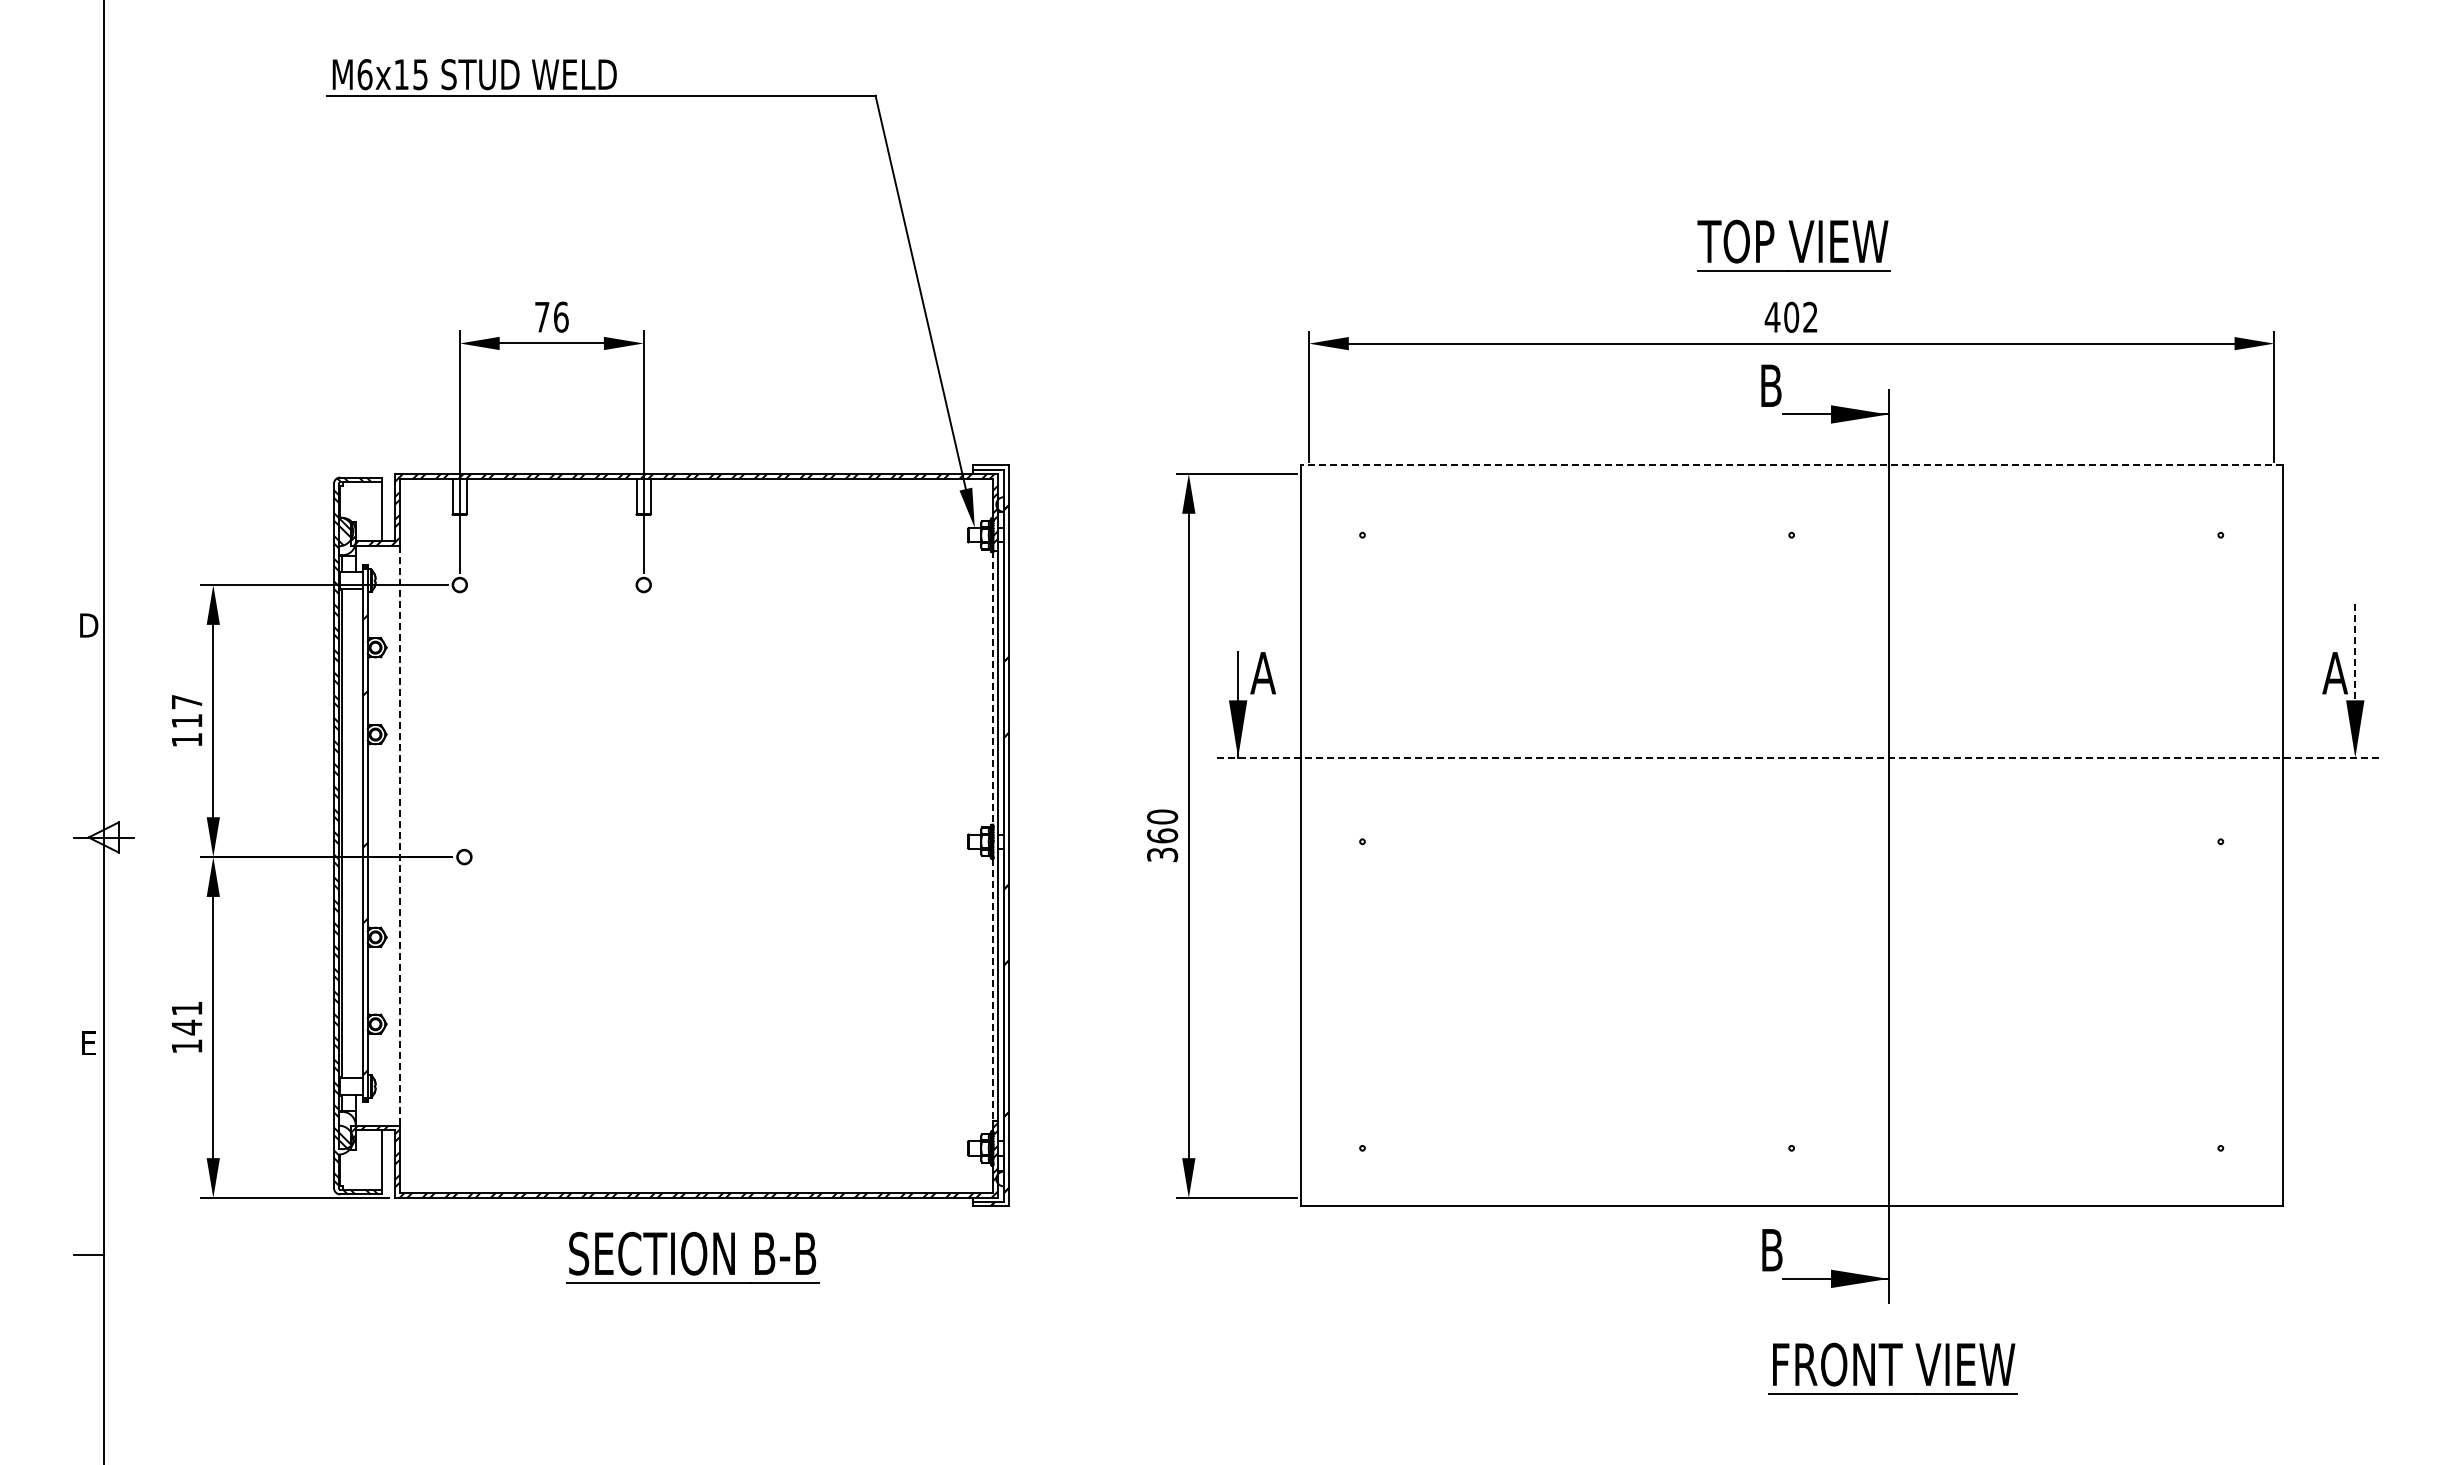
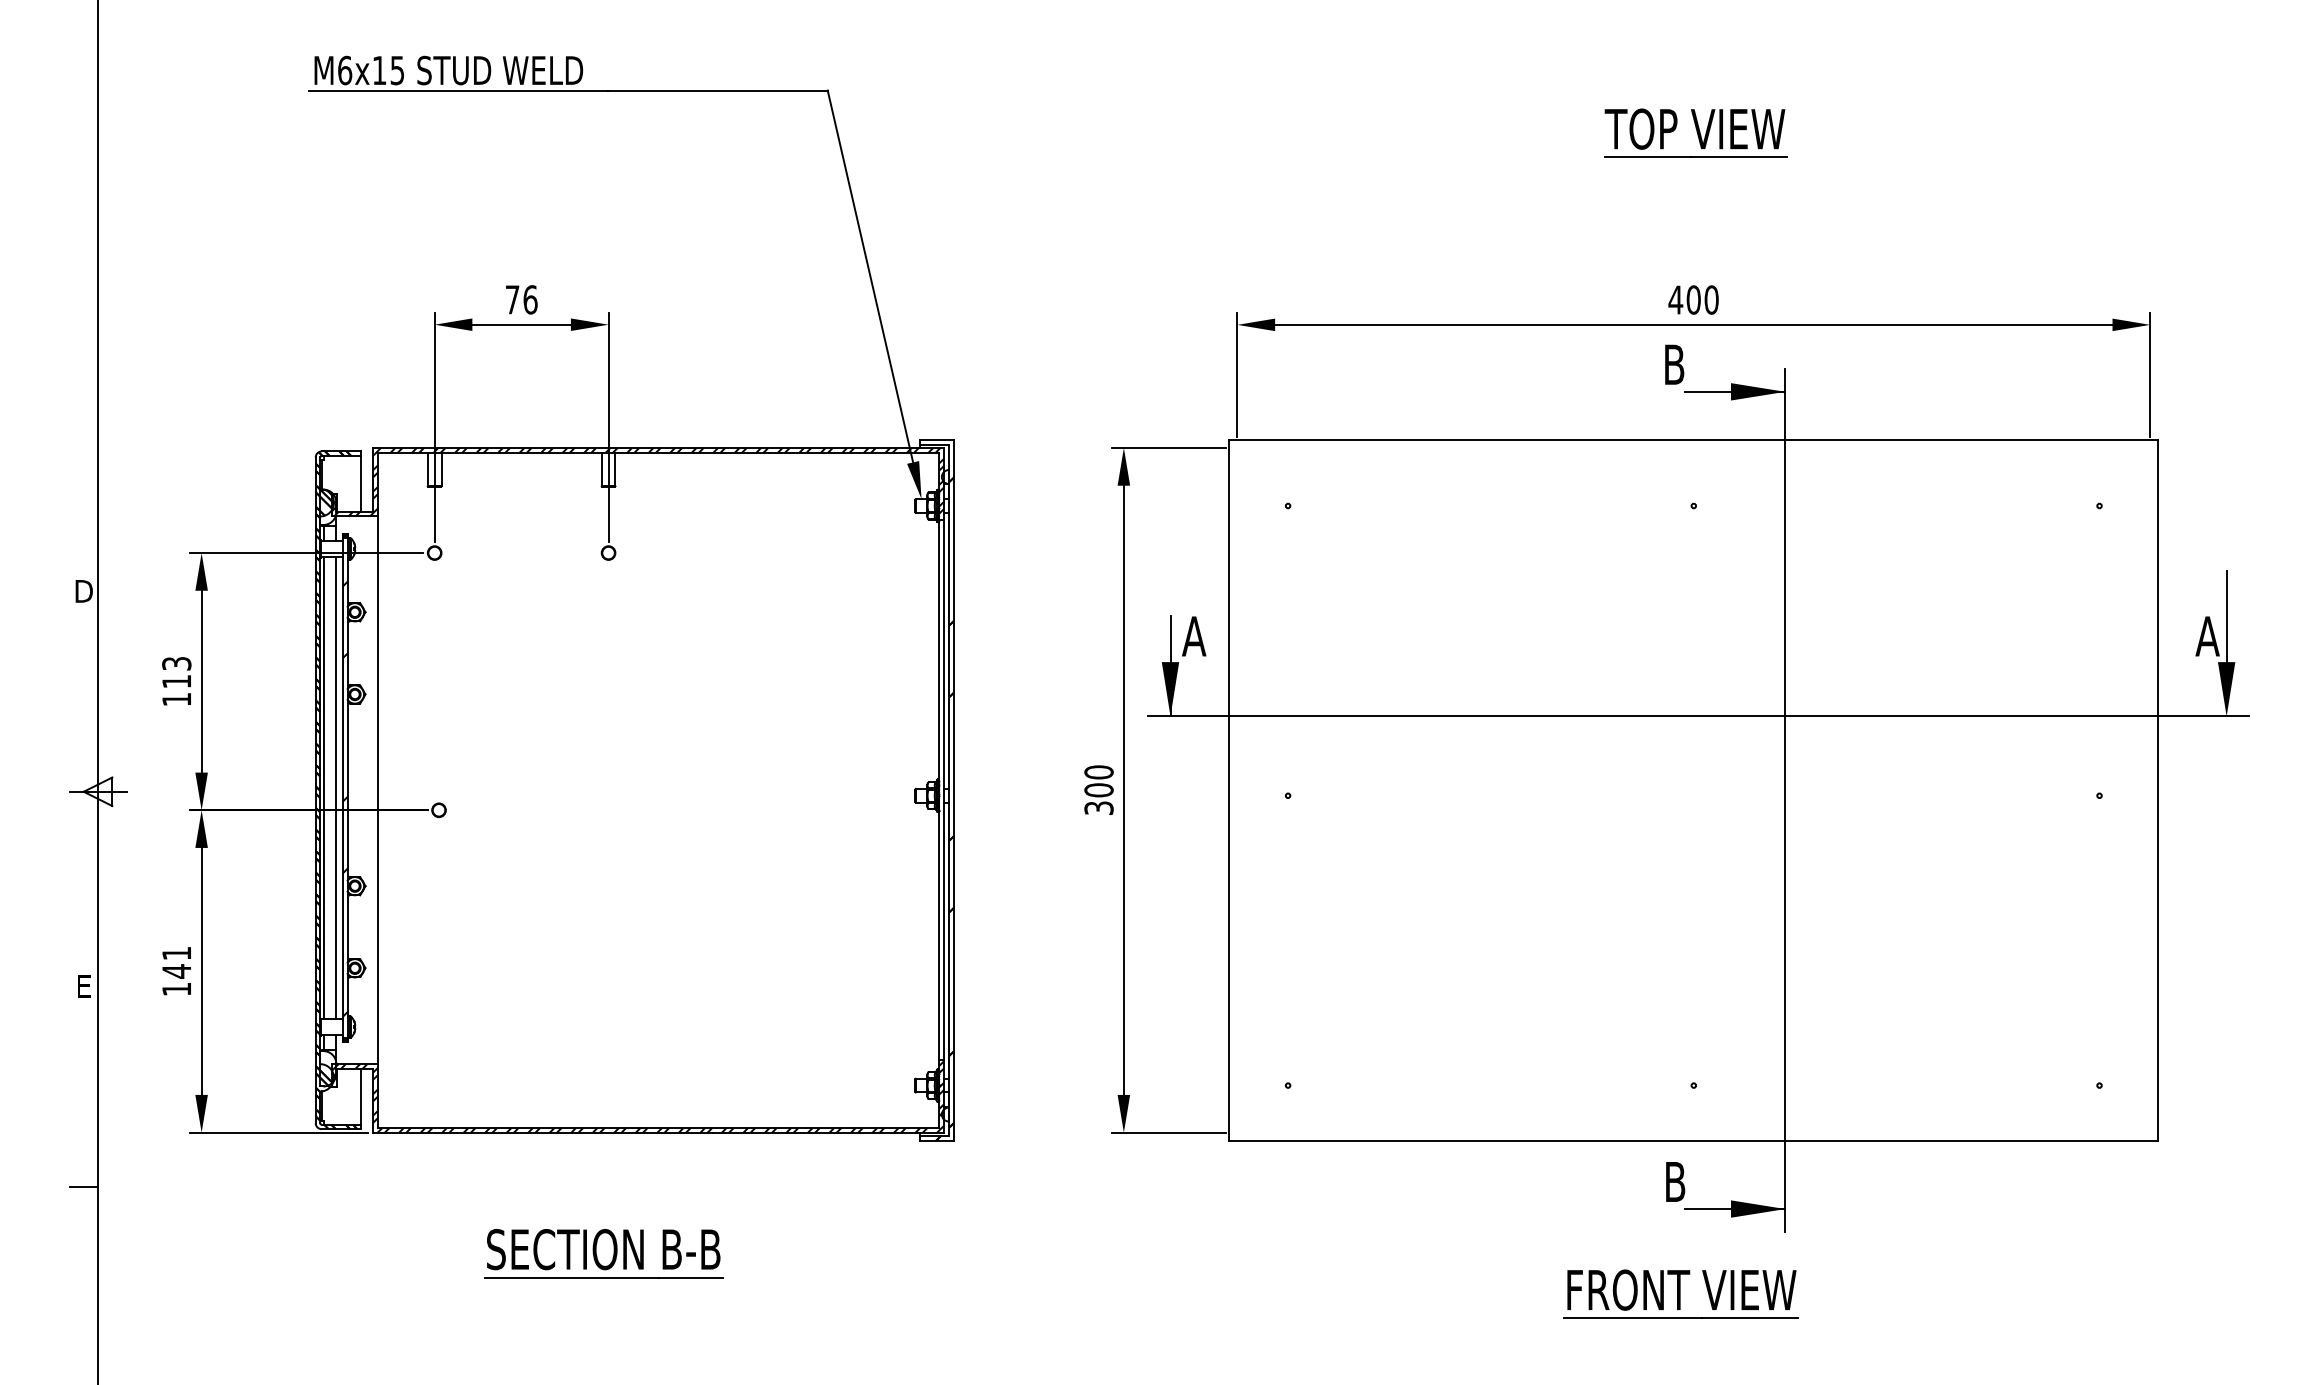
part: (1793, 245) -> (1695, 132), moved
text: (1810, 316) -> (1711, 299), 402 -> 400
line: (1791, 465) -> (1693, 440), dashed -> solid
line: (2355, 656) -> (2226, 620), dashed -> solid
text: (186, 702) -> (176, 664), 117 -> 113
line: (1796, 757) -> (1698, 716), dashed -> solid
line: (355, 833) -> (336, 787), added
hatch: (358, 835) -> (338, 789), added
line: (399, 835) -> (377, 789), dashed -> solid
text: (1162, 835) -> (1098, 789), 360 -> 300
line: (993, 836) -> (939, 790), dashed -> solid
part: (692, 1257) -> (603, 1253), moved
part: (1892, 1368) -> (1680, 1293), moved

